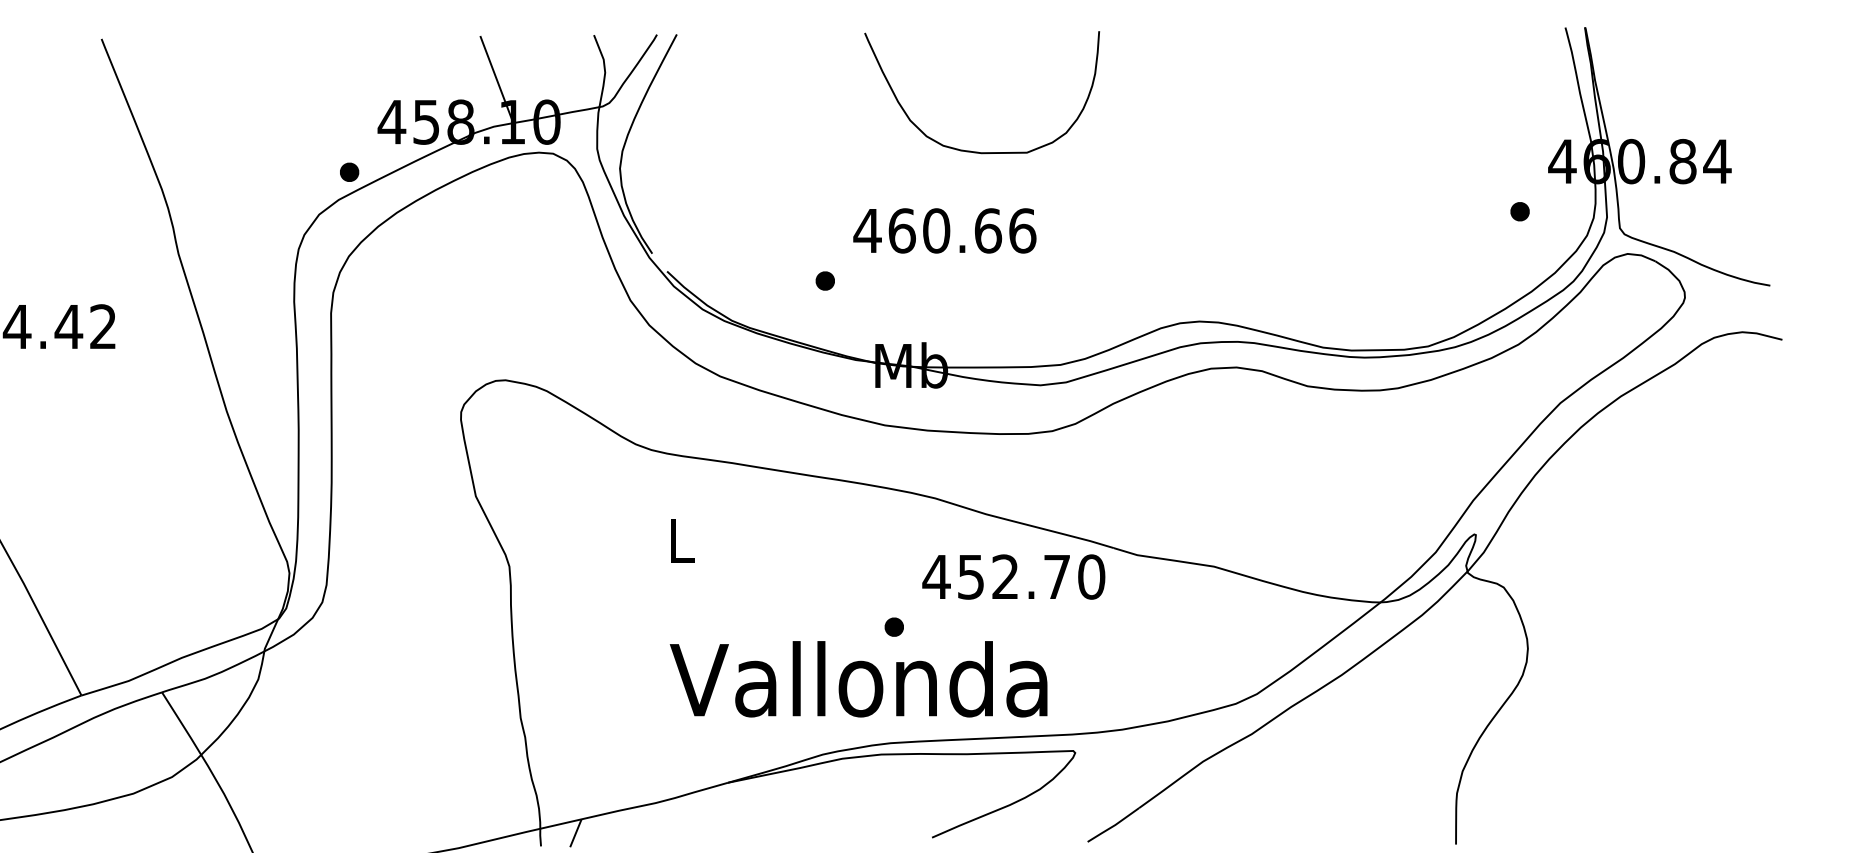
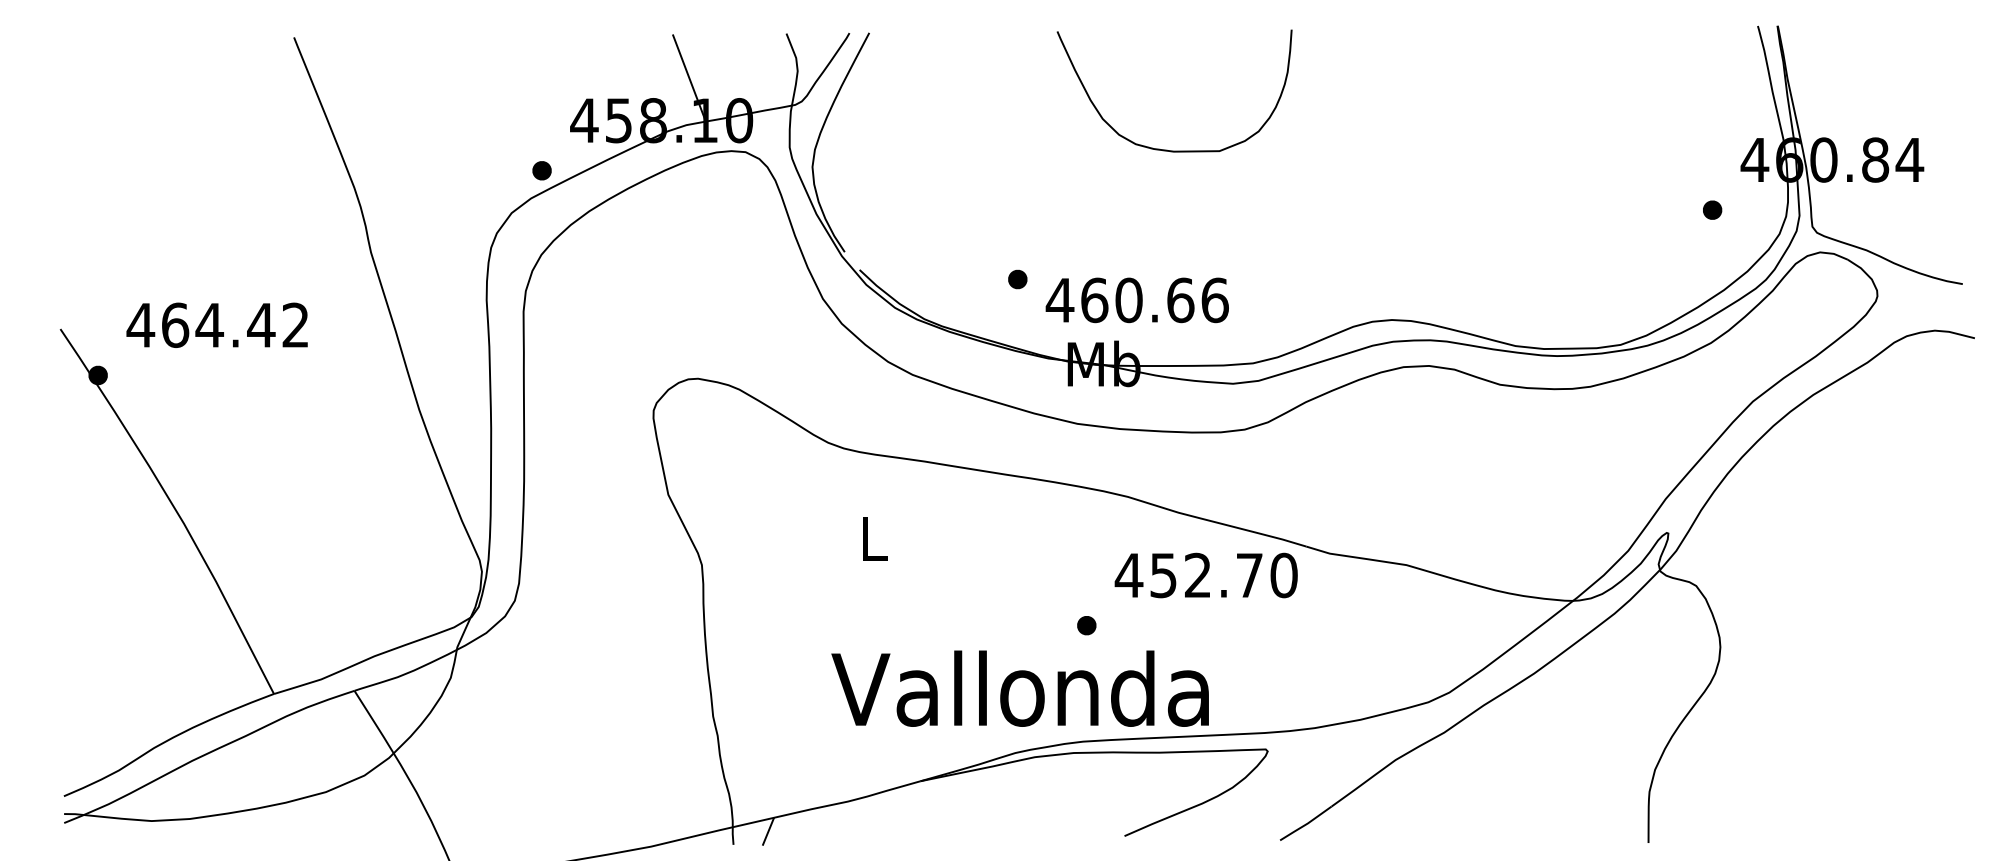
text: (944, 231) -> (1136, 300), moved
text: (858, 679) -> (1019, 688), moved

